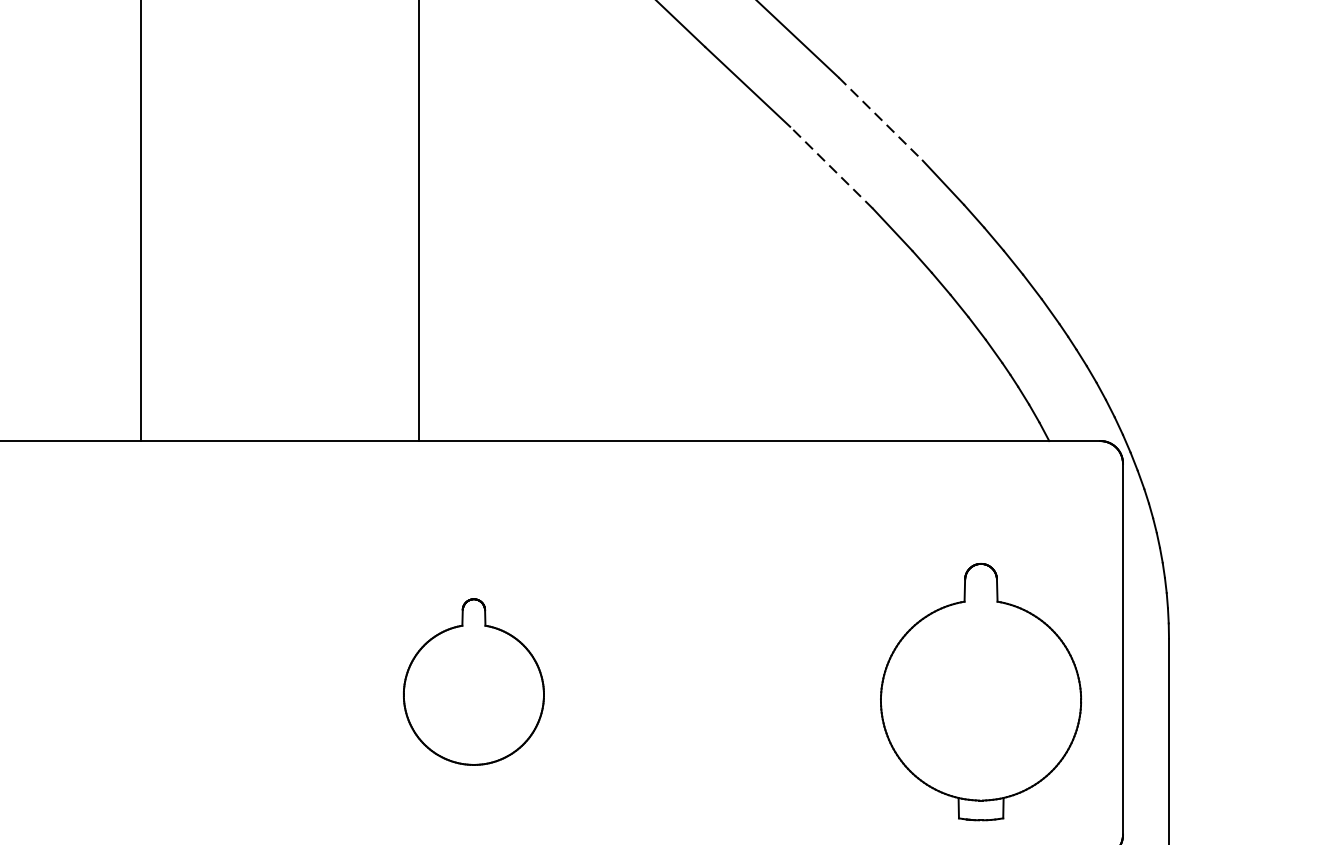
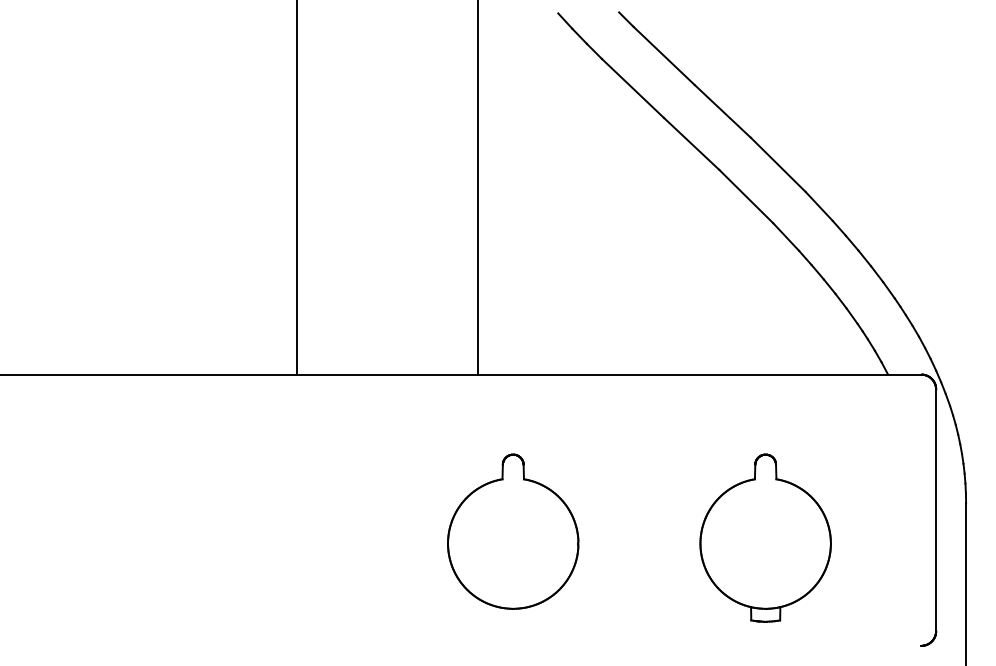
line: (880, 118) -> (778, 164), dashed -> solid
line: (831, 167) -> (746, 196), dashed -> solid
part: (474, 681) -> (513, 531), size x1.43
part: (980, 691) -> (765, 537), moved

